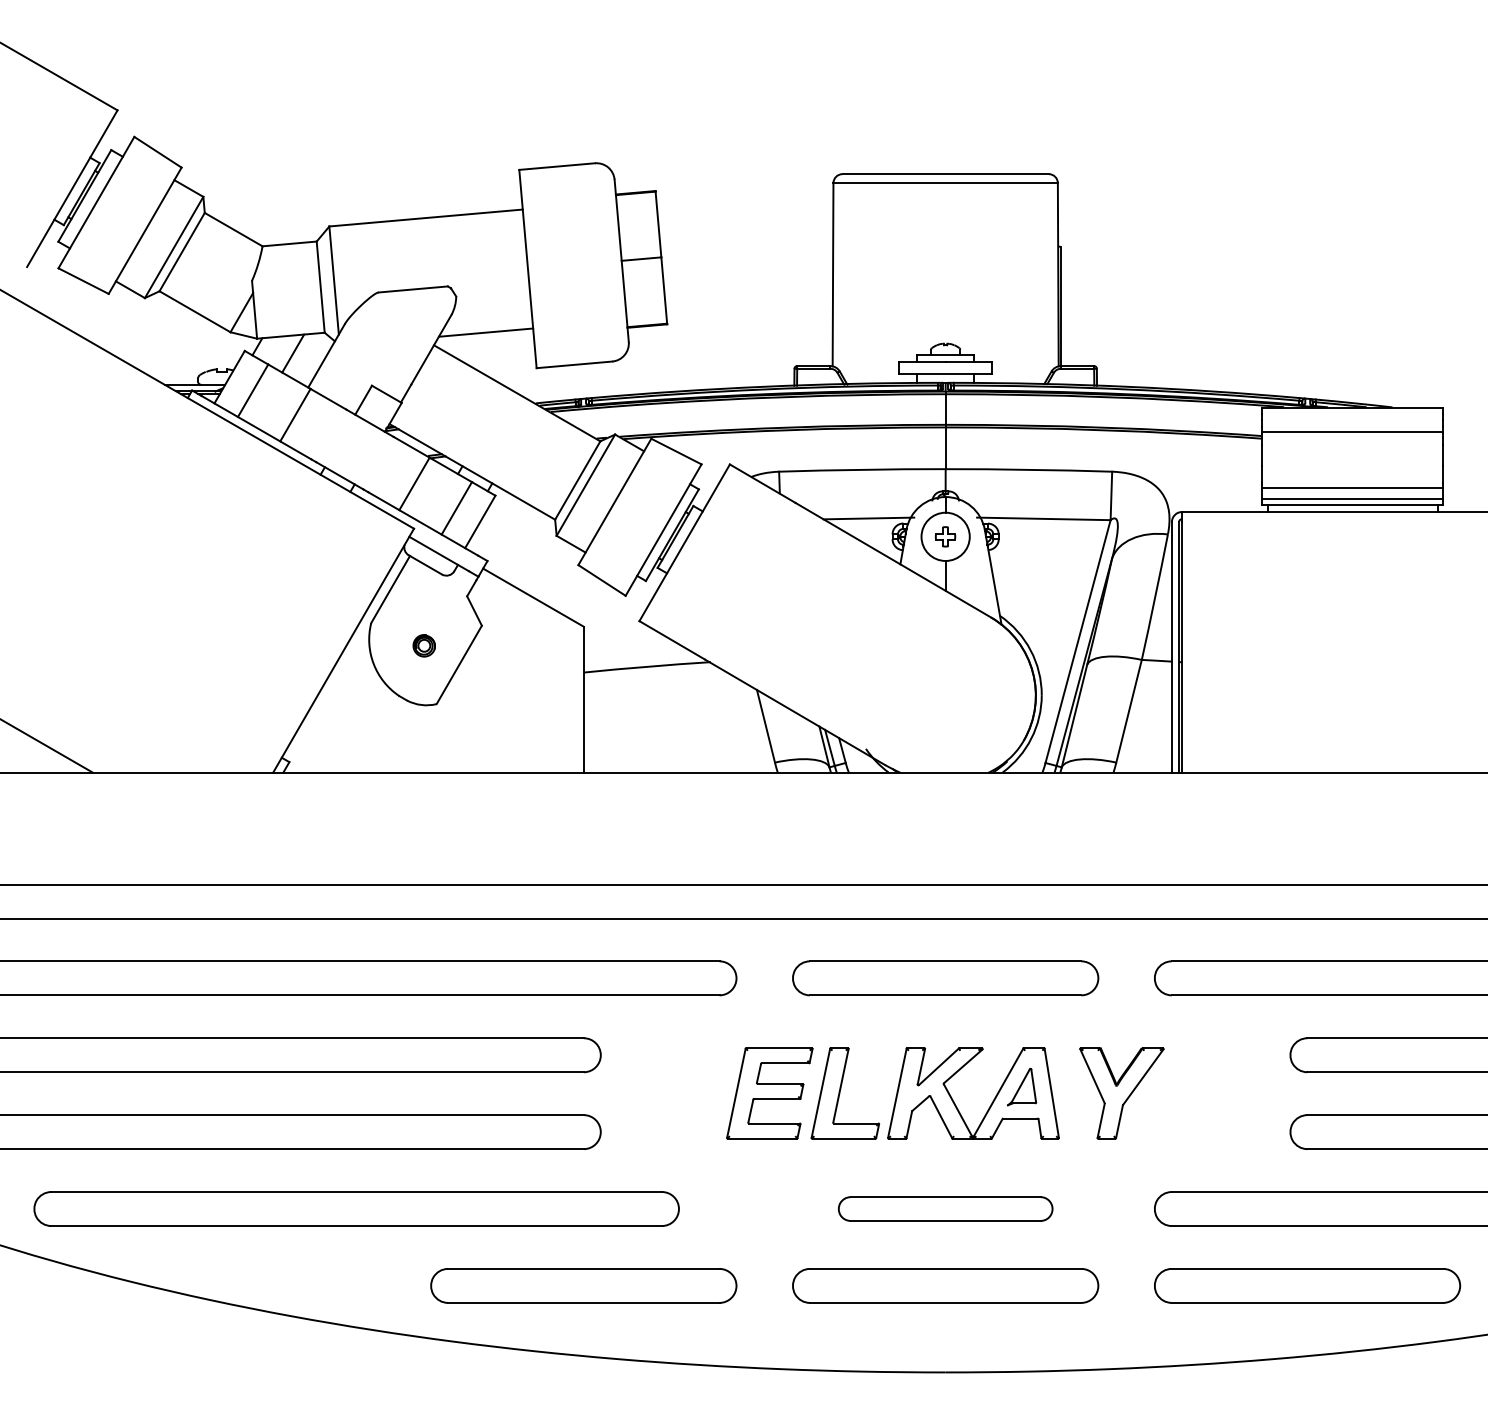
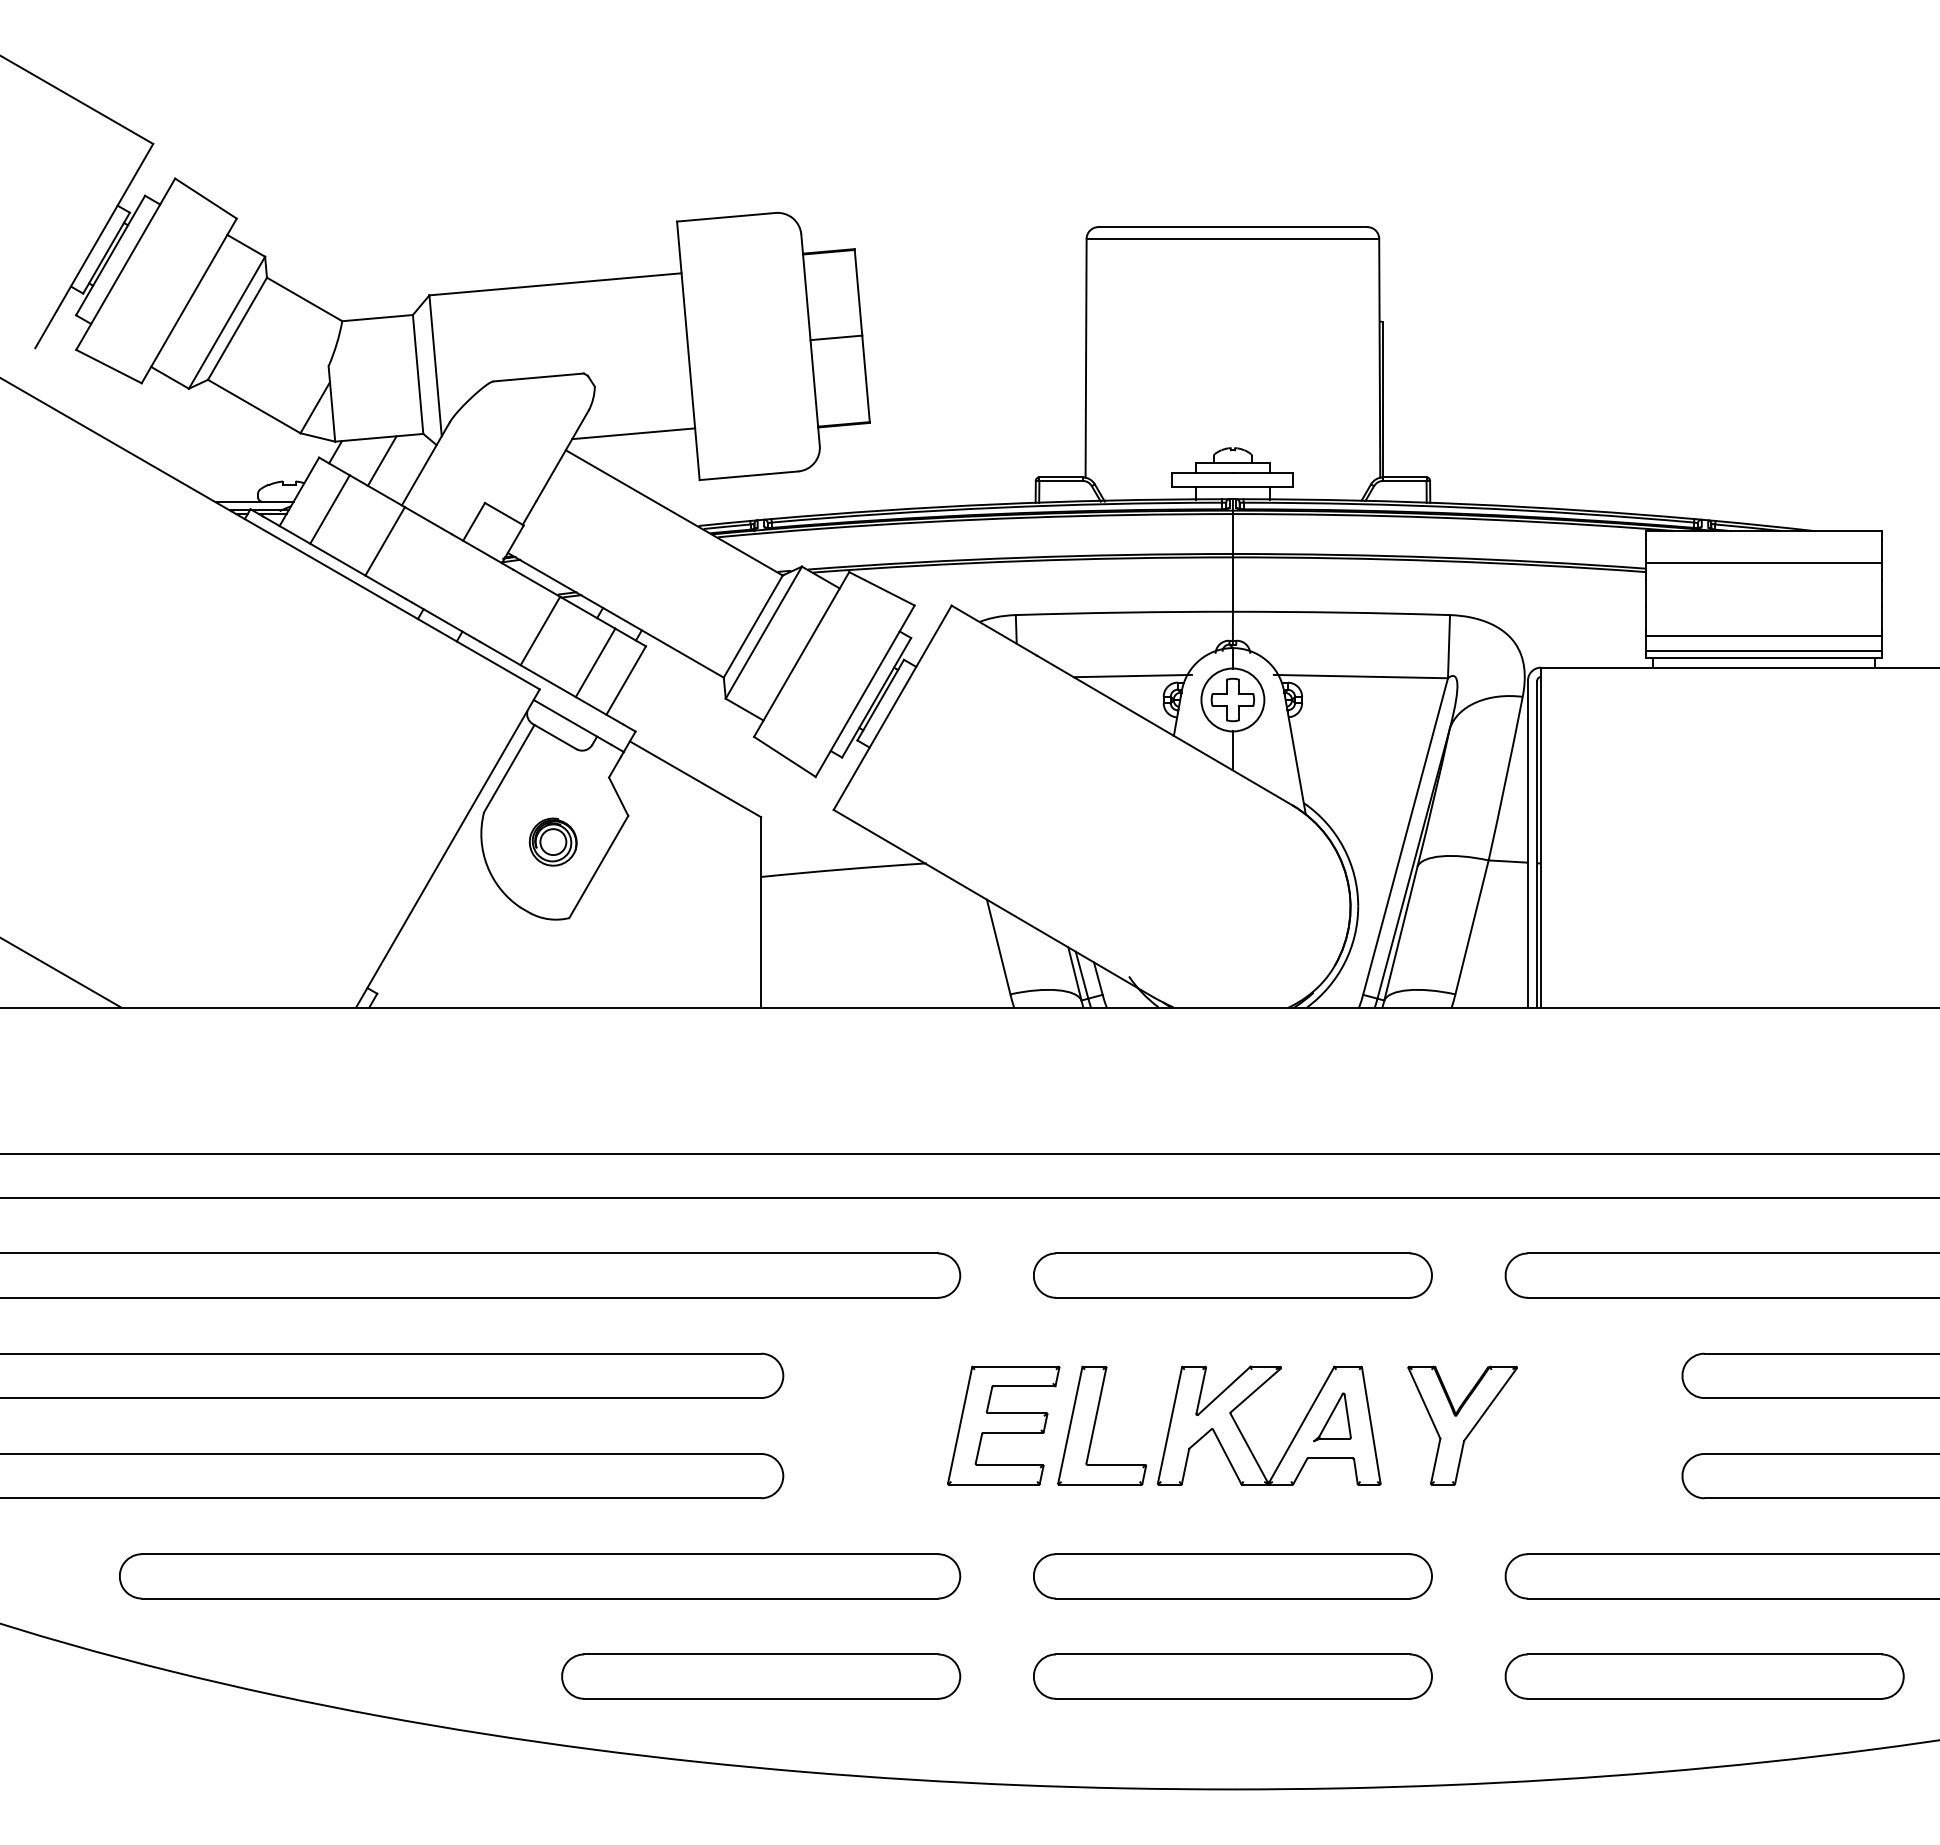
part: (945, 536) -> (1232, 699), size x1.67
part: (423, 645) -> (552, 841), size x1.67
part: (357, 1209) -> (540, 1576), moved
part: (945, 1209) -> (1232, 1576), size x1.43

